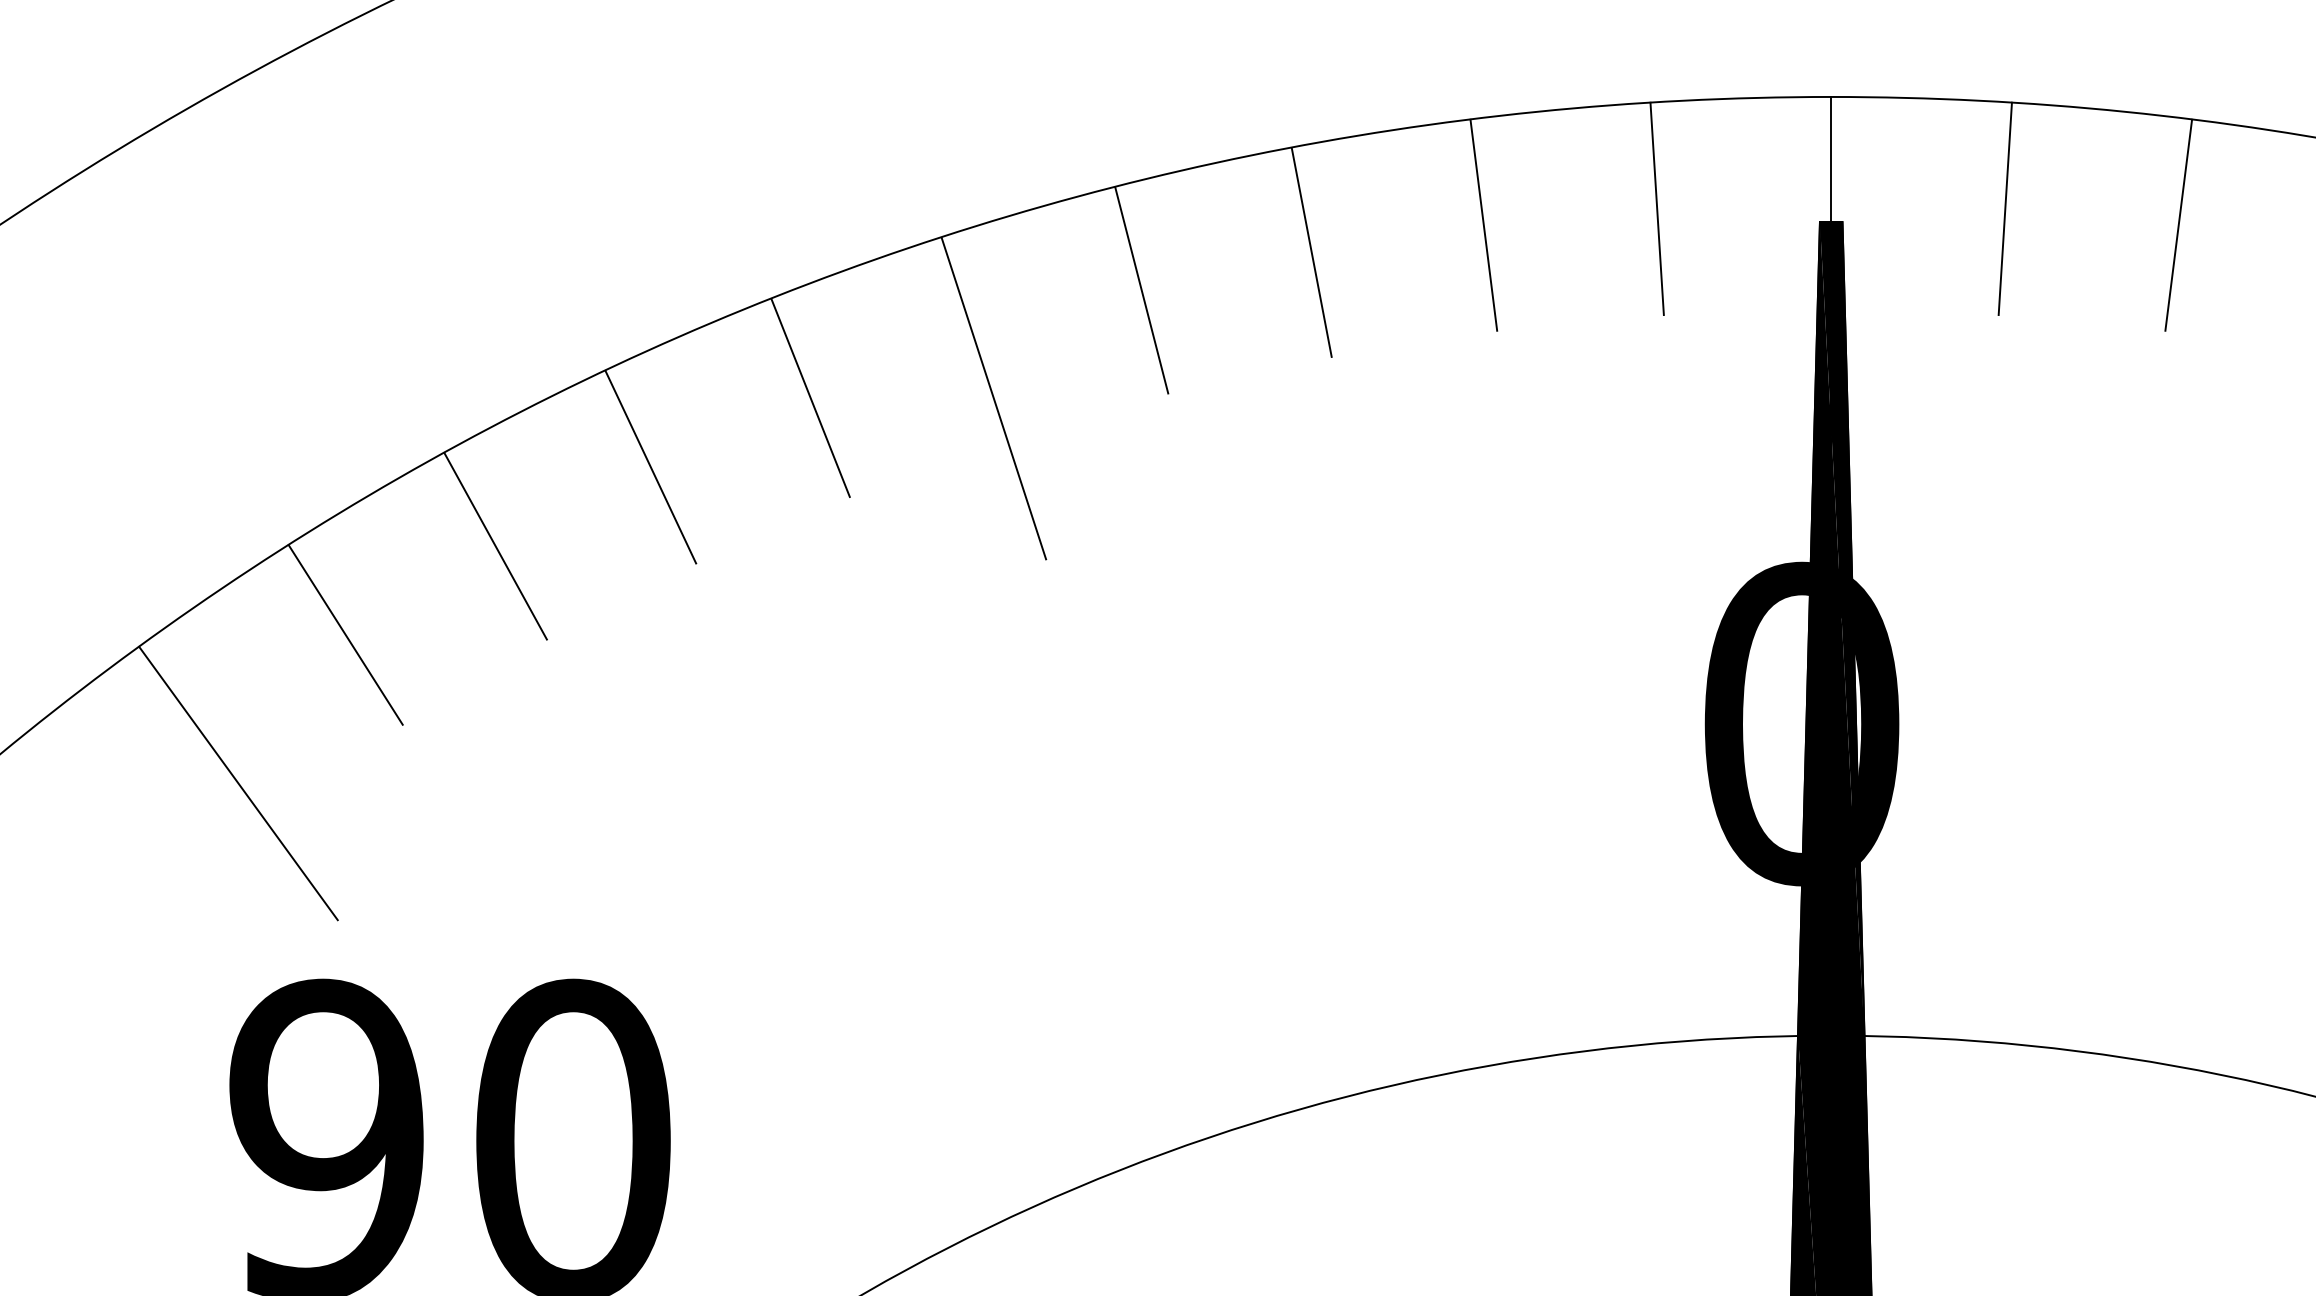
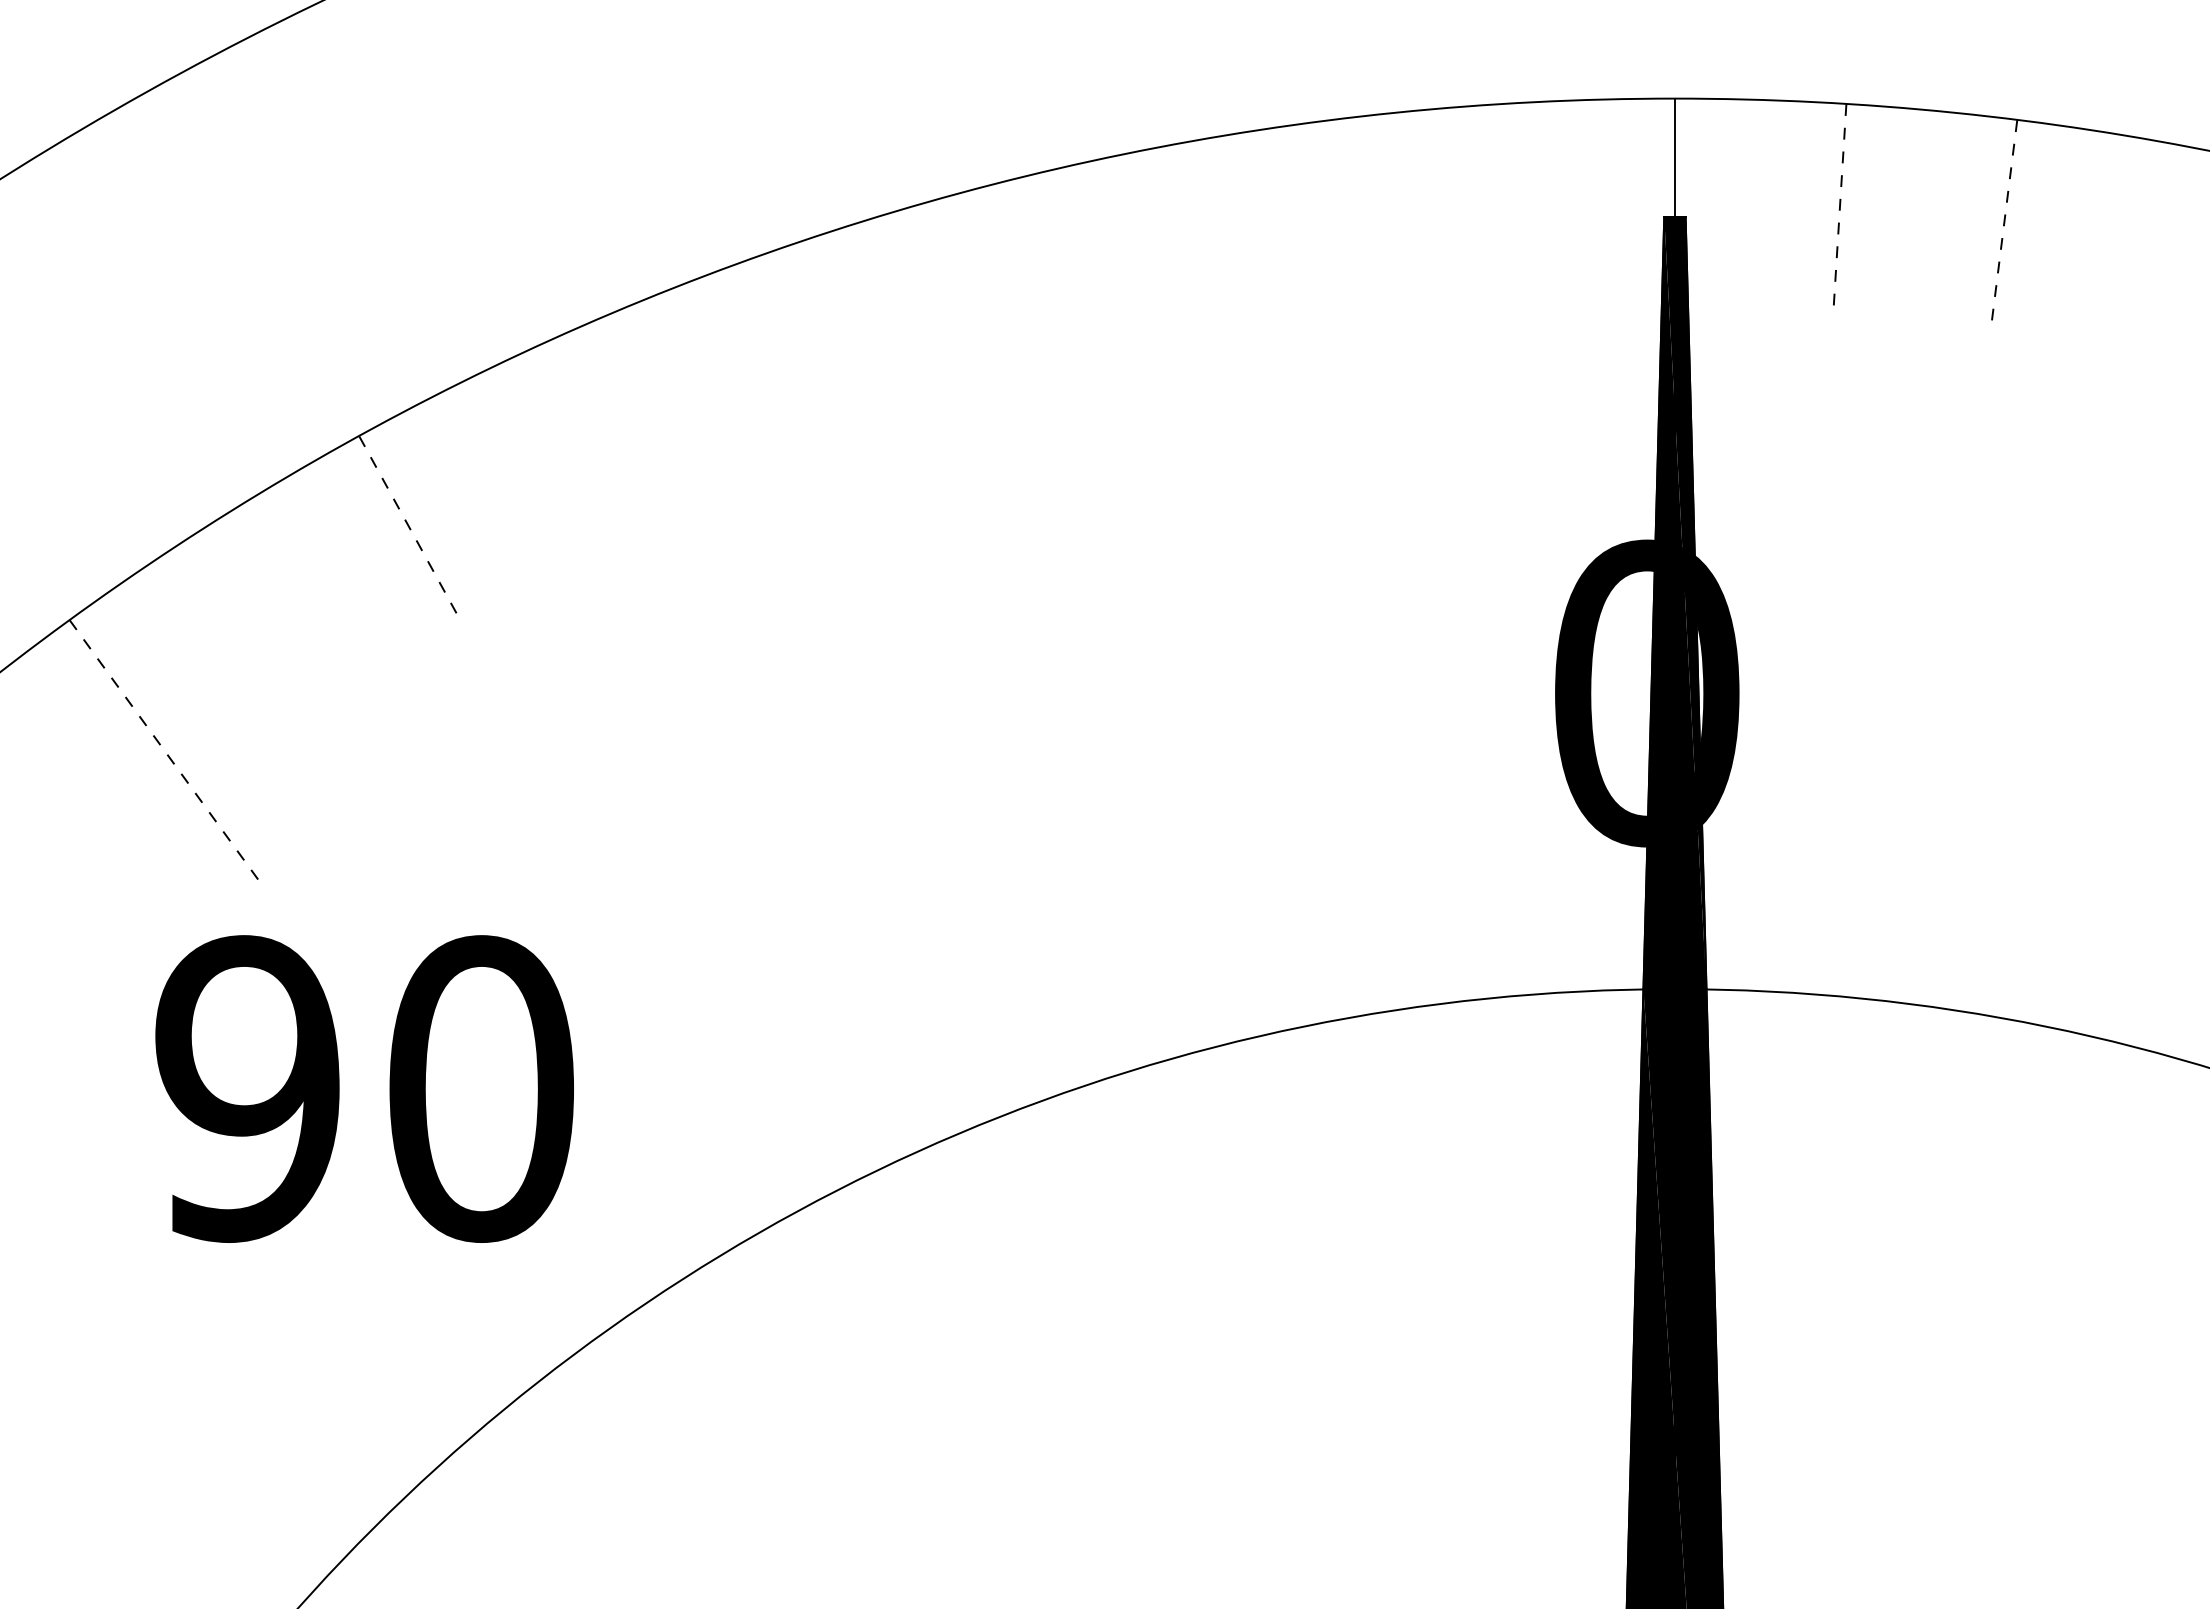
line: (1656, 208) -> (1509, 204), removed
line: (2005, 208) -> (1840, 204), solid -> dashed
line: (1483, 225) -> (1345, 220), removed
line: (2178, 225) -> (2004, 220), solid -> dashed
line: (1312, 252) -> (1182, 246), removed
line: (1141, 289) -> (1020, 281), removed
line: (810, 398) -> (706, 384), removed
line: (993, 398) -> (880, 384), removed
line: (651, 466) -> (555, 449), removed
line: (495, 545) -> (407, 524), solid -> dashed
line: (345, 634) -> (265, 608), removed
line: (239, 784) -> (164, 750), solid -> dashed

